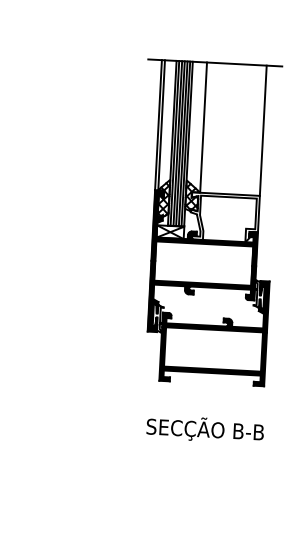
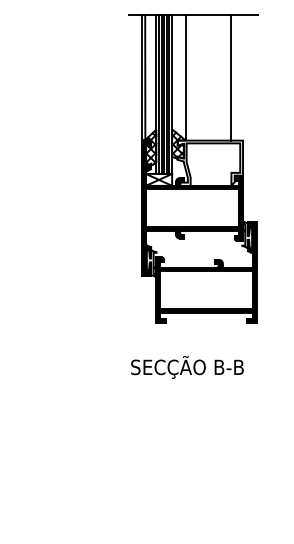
line: (263, 130) -> (231, 77), moved
text: (205, 428) -> (187, 366), moved

